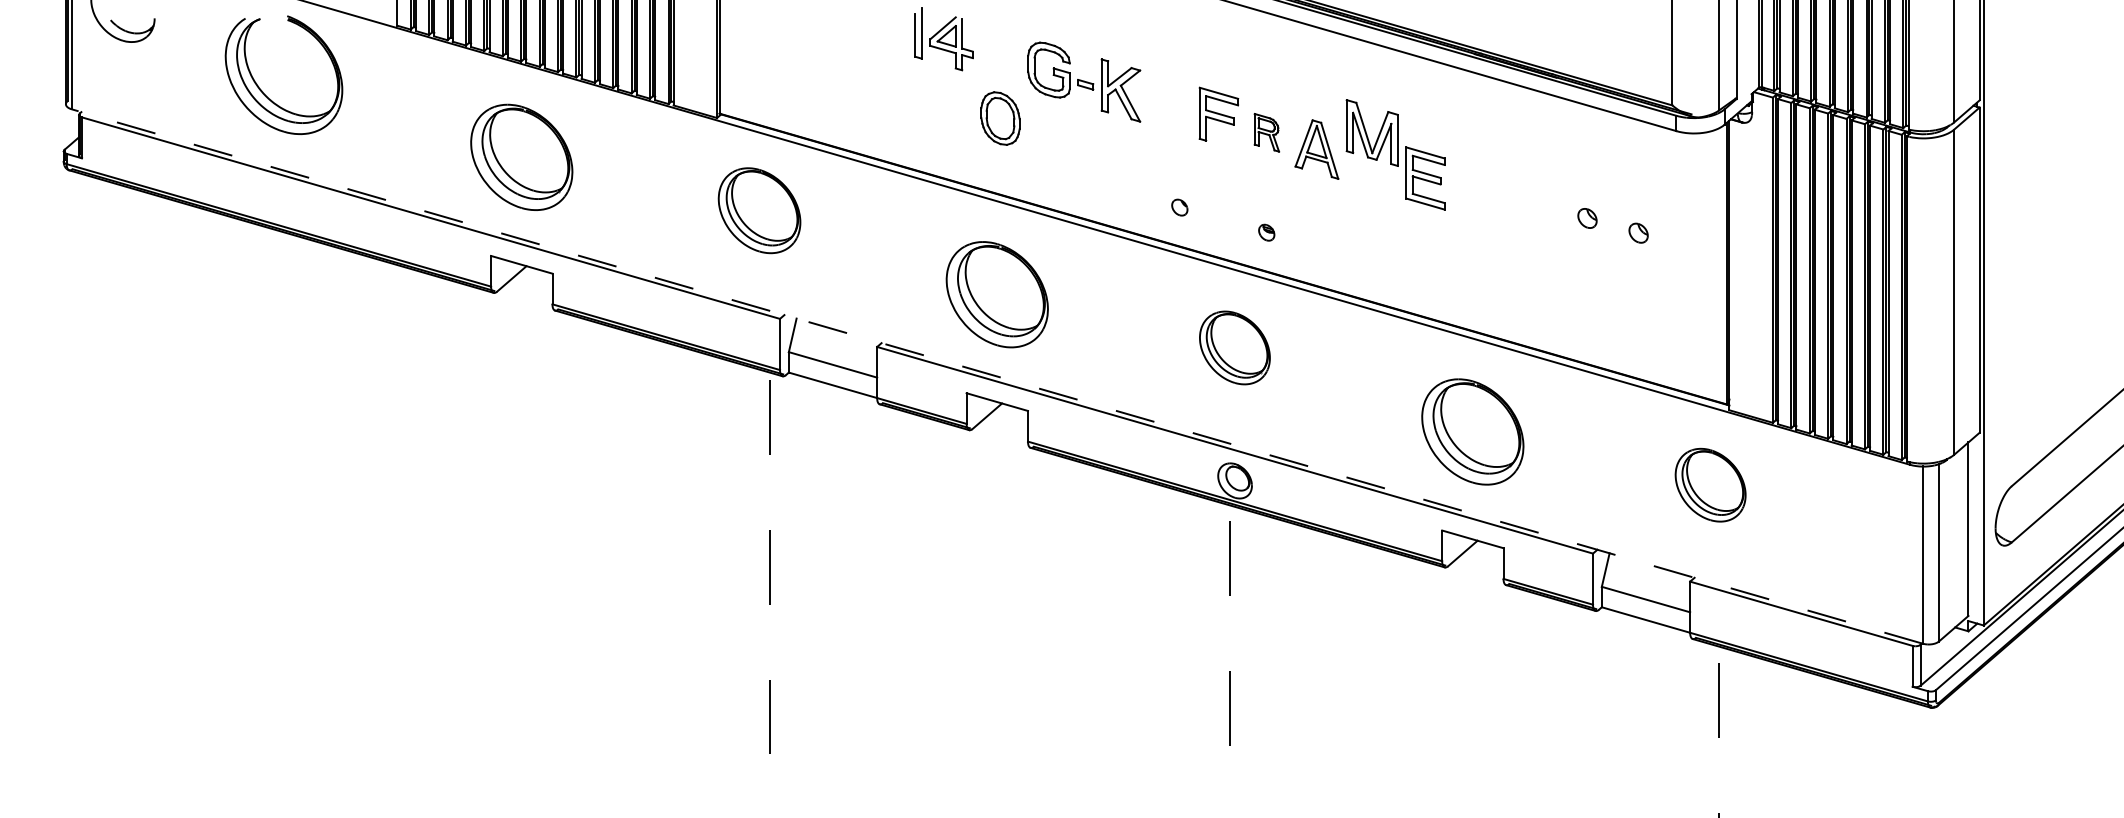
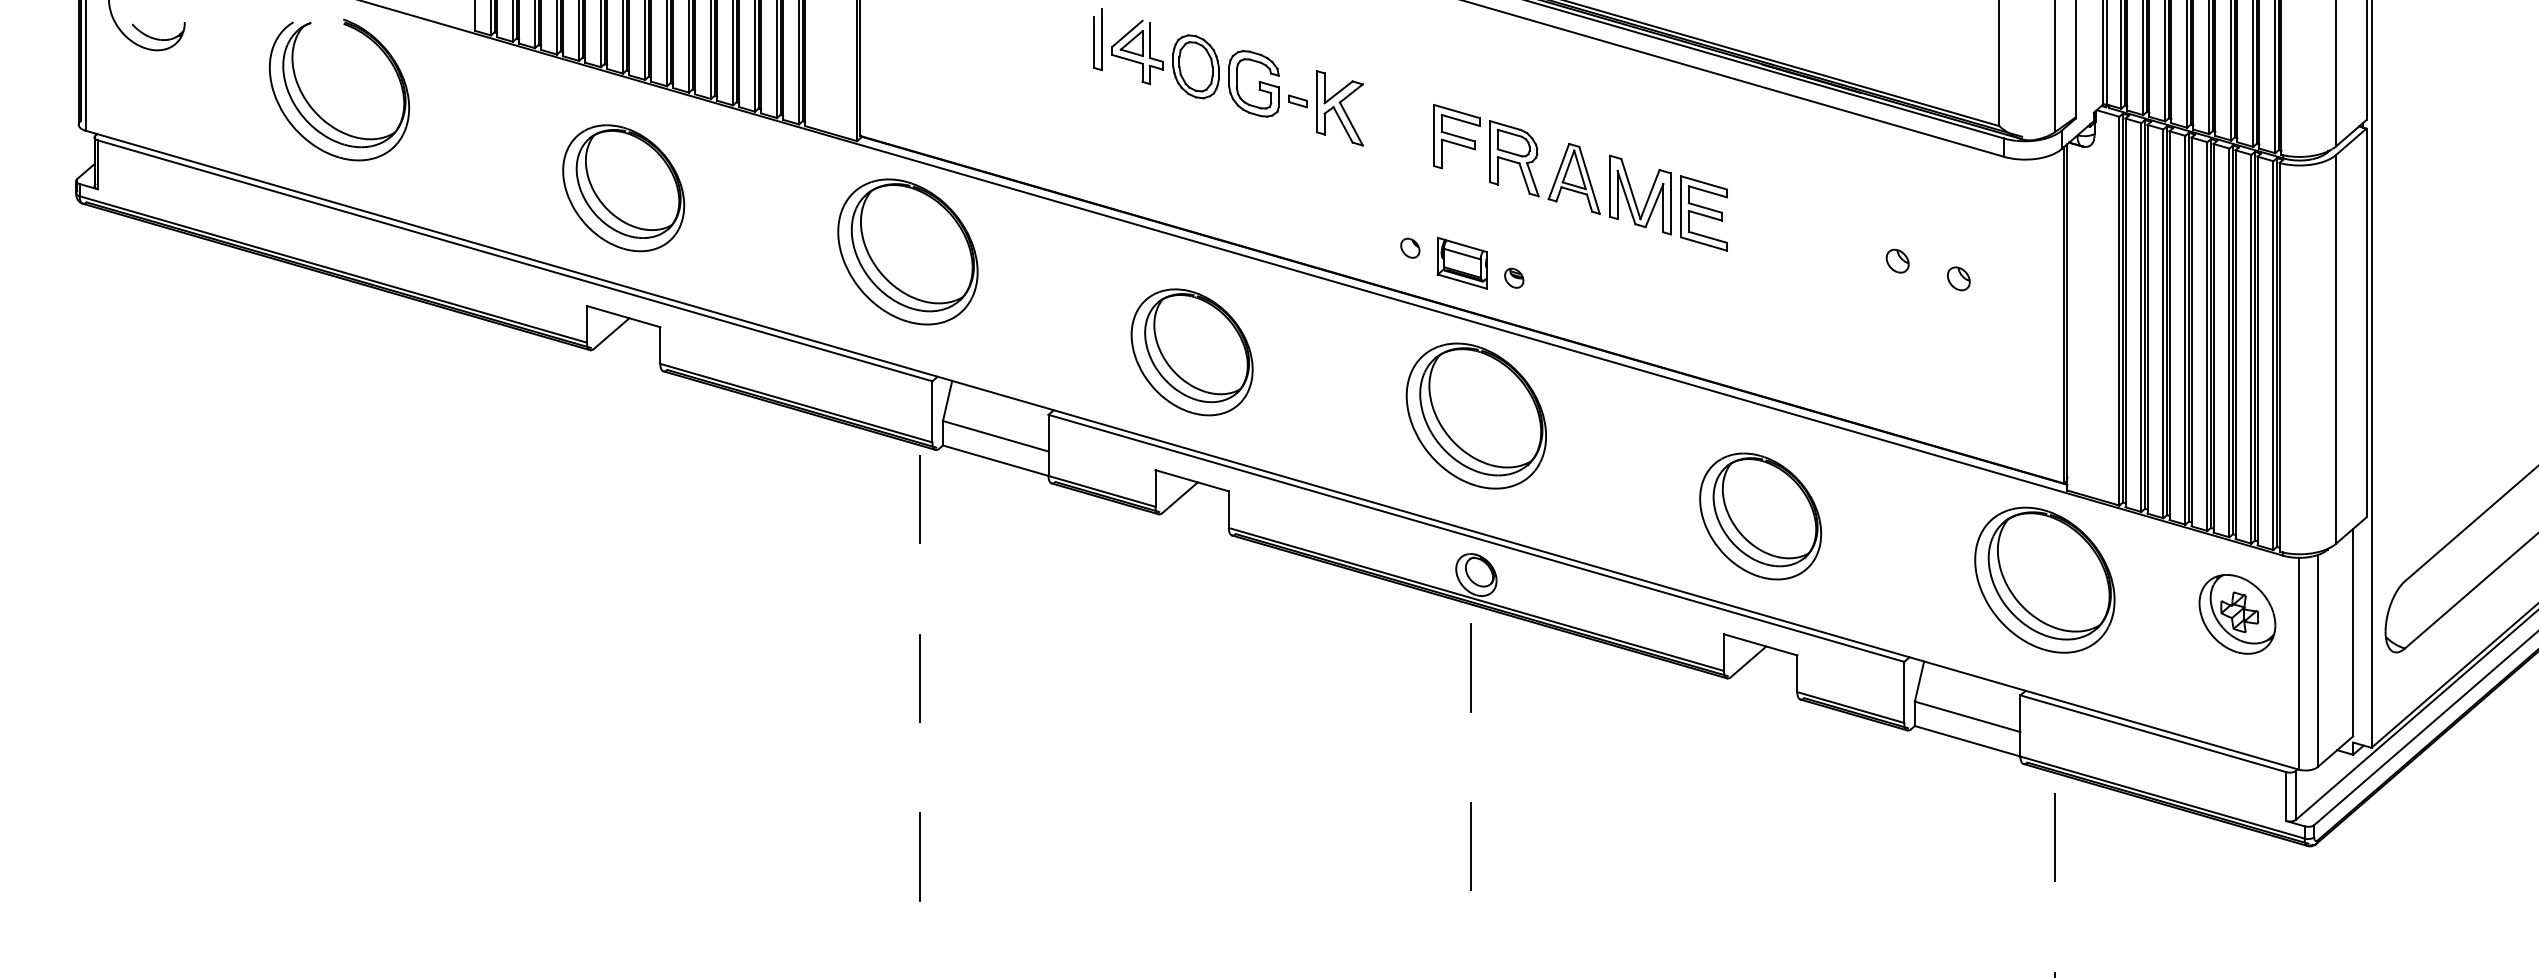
part: (1000, 118) -> (1195, 66), moved
part: (1266, 132) -> (1514, 158), size x1.67
part: (1367, 134) -> (1634, 196), moved
part: (759, 210) -> (907, 251), size x1.43
part: (1222, 219) -> (1461, 262), added
part: (1234, 347) -> (1475, 415), size x1.67
line: (997, 376) -> (1192, 450), dashed -> solid
part: (1710, 484) -> (2044, 579), size x1.67
part: (1871, 513) -> (2237, 614), added

